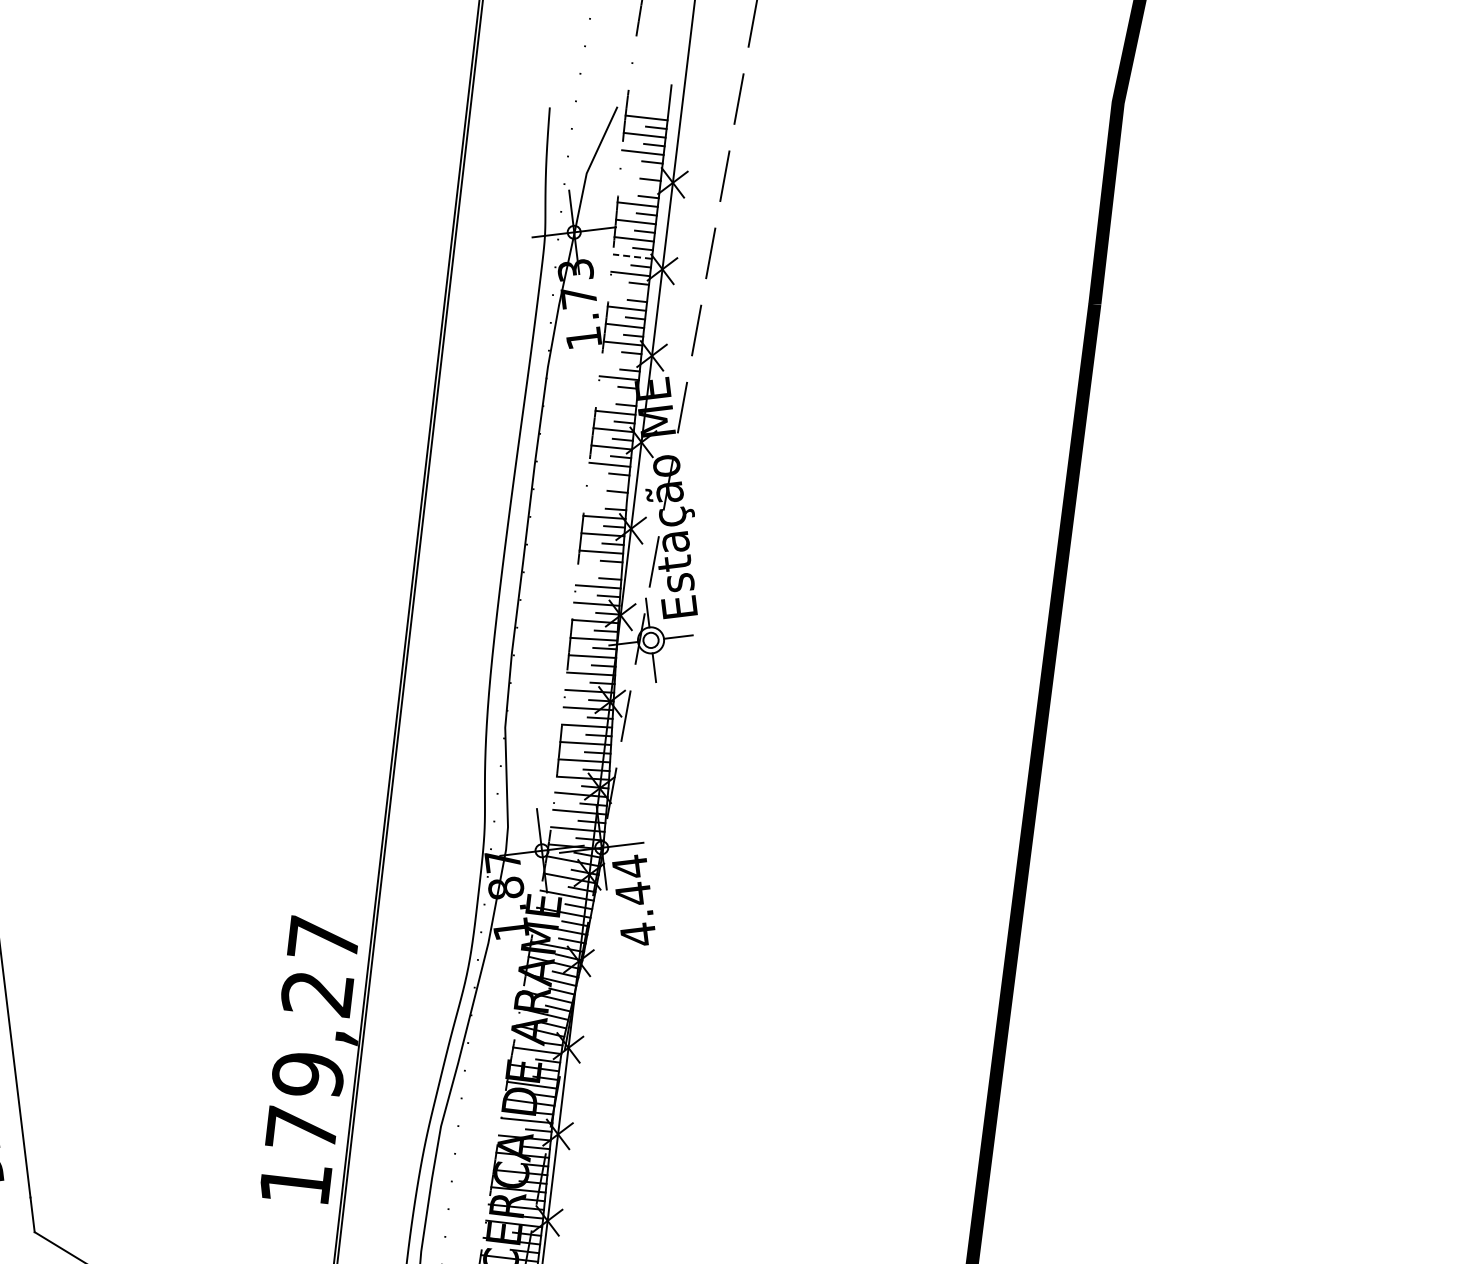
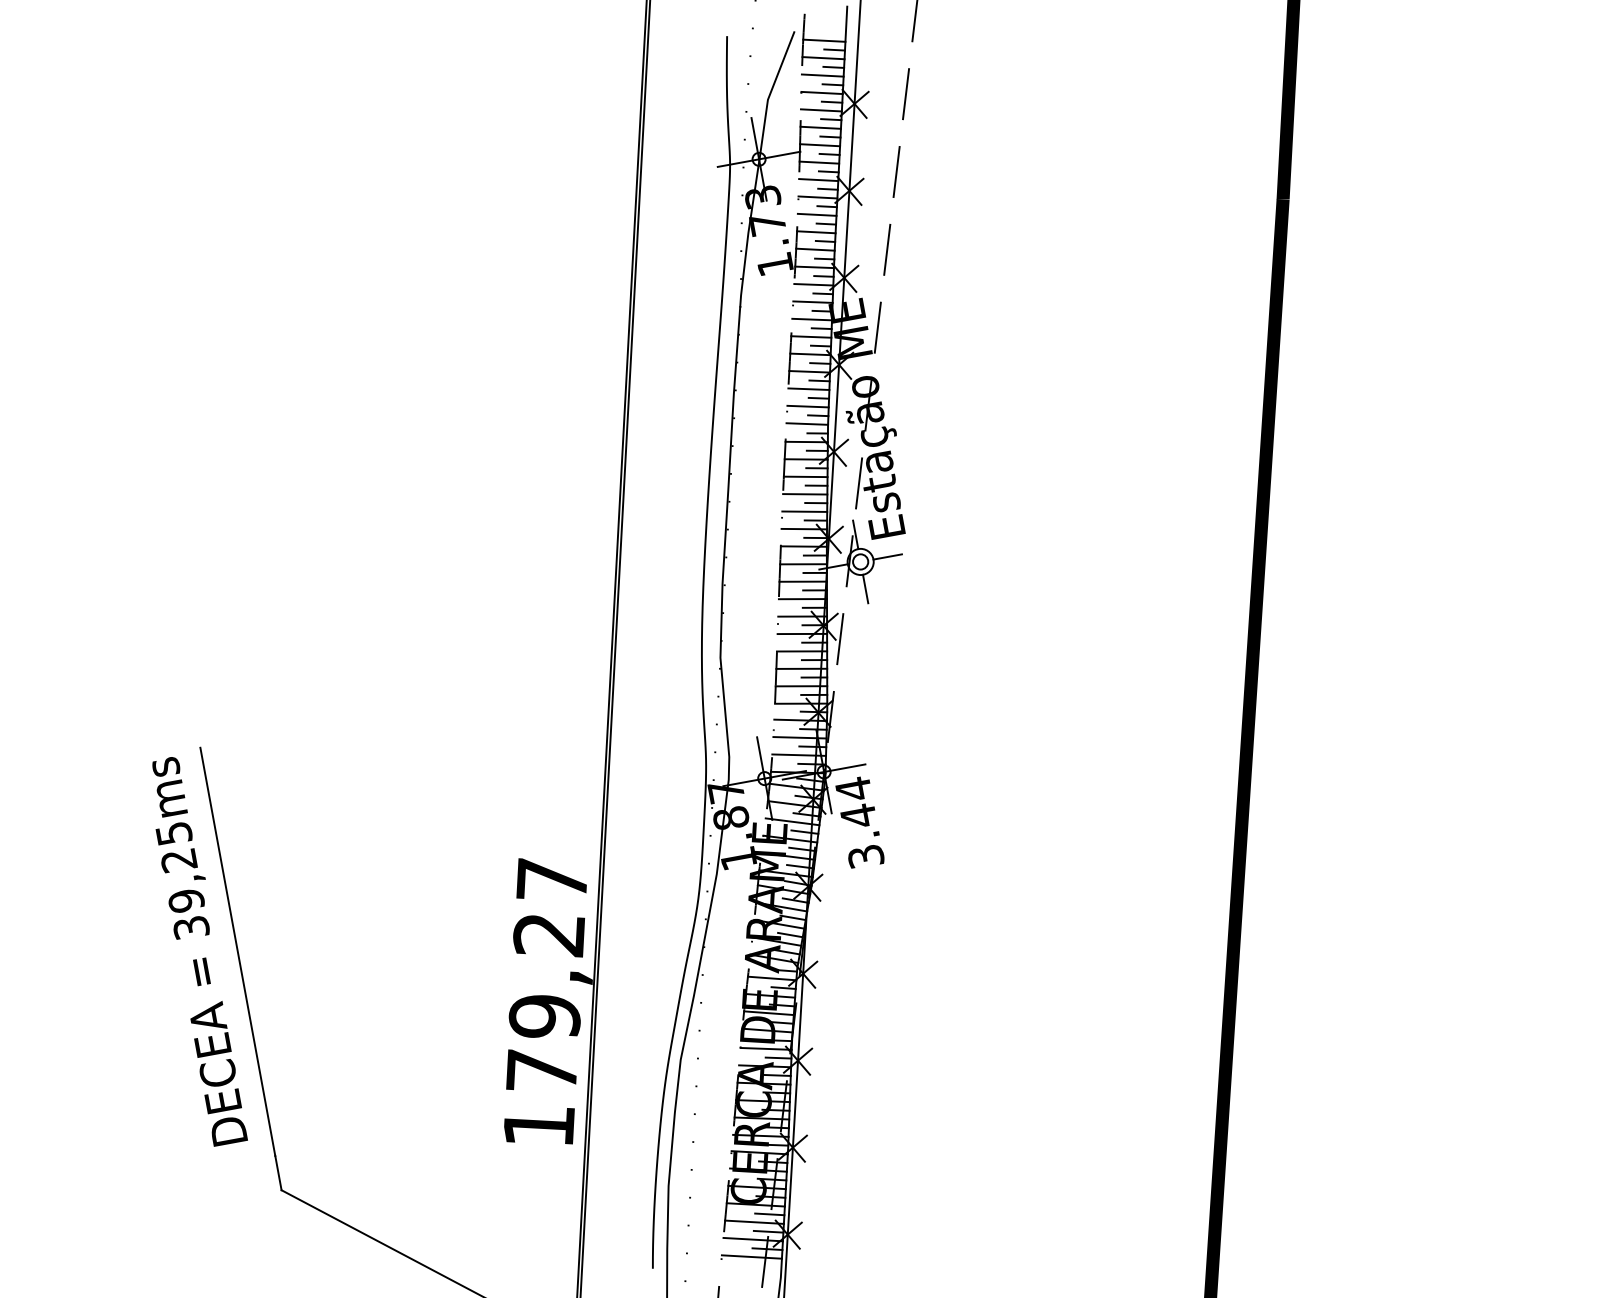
line: (640, 169) -> (821, 92), added
line: (638, 187) -> (820, 110), added
line: (632, 257) -> (818, 180), dashed -> solid
line: (628, 290) -> (816, 214), added
line: (620, 360) -> (813, 284), added
line: (617, 395) -> (812, 319), added
line: (607, 481) -> (807, 406), added
line: (606, 498) -> (807, 423), added
line: (600, 569) -> (805, 494), added
text: (637, 933) -> (865, 855), 4.44 -> 3.44

